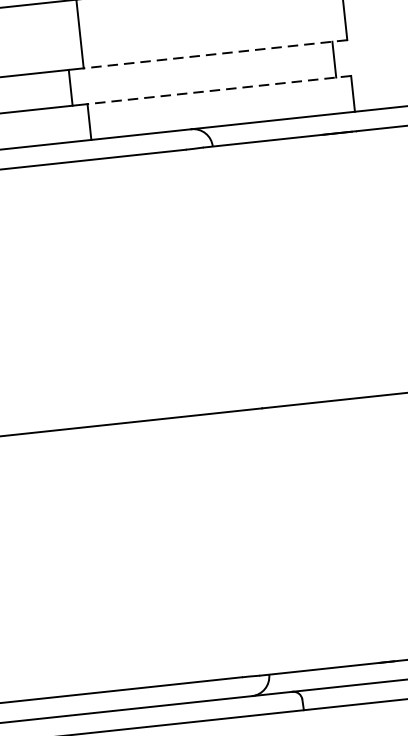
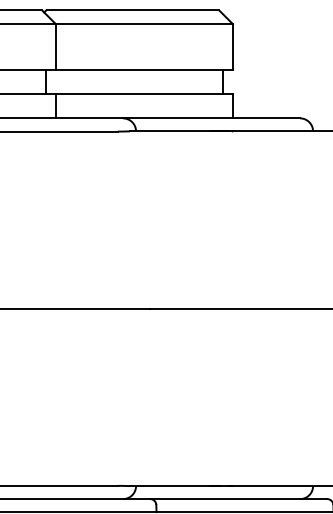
line: (215, 54) -> (144, 70), dashed -> solid
line: (219, 90) -> (144, 94), dashed -> solid

